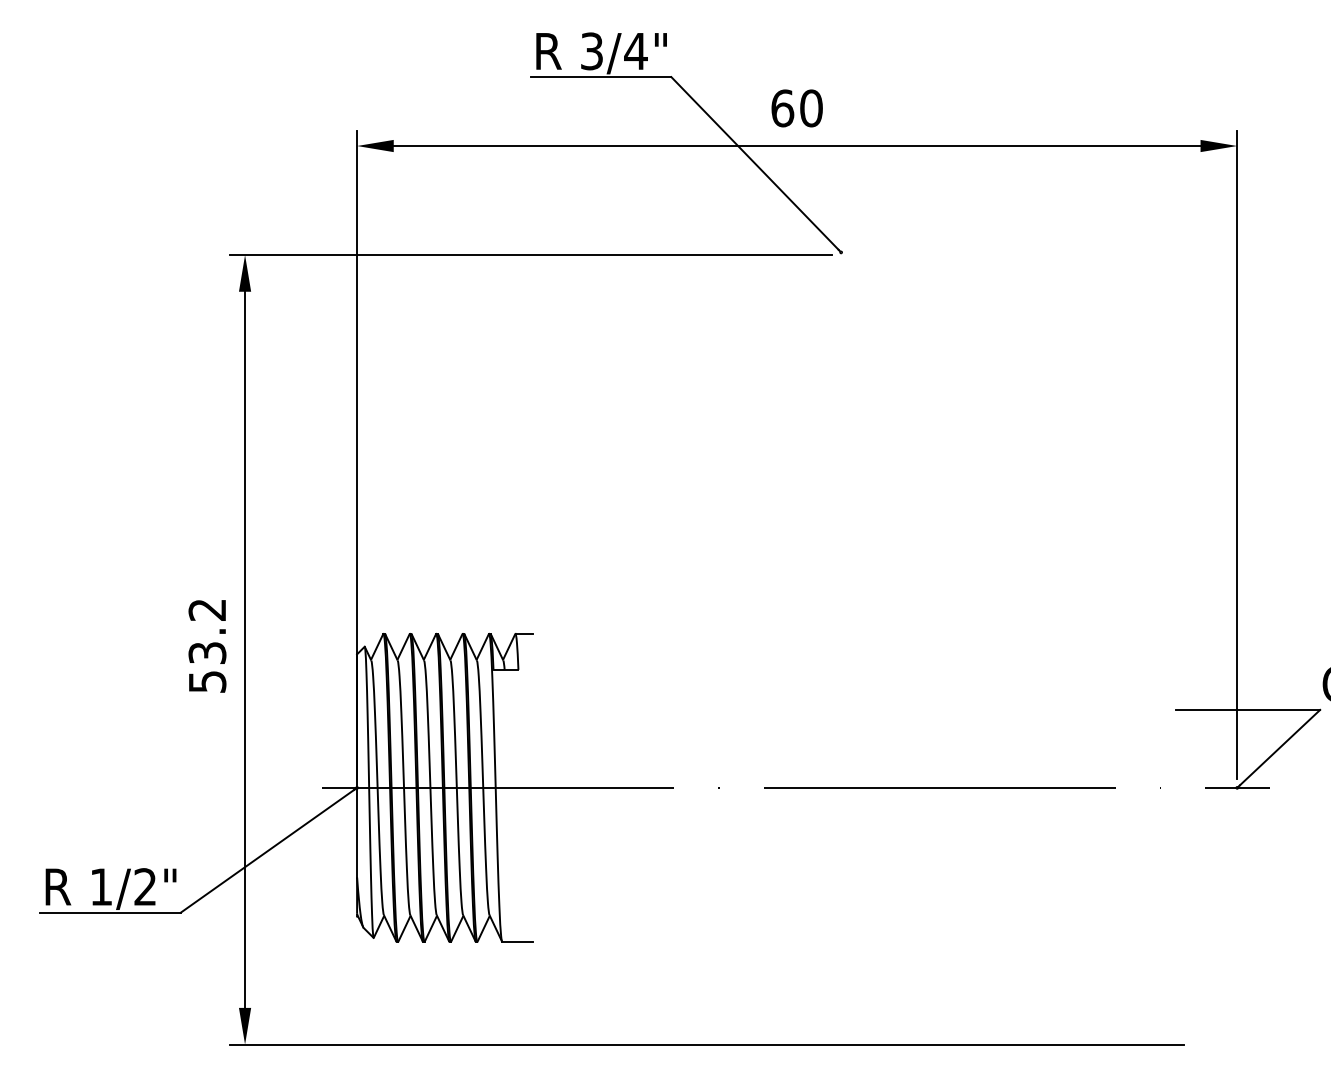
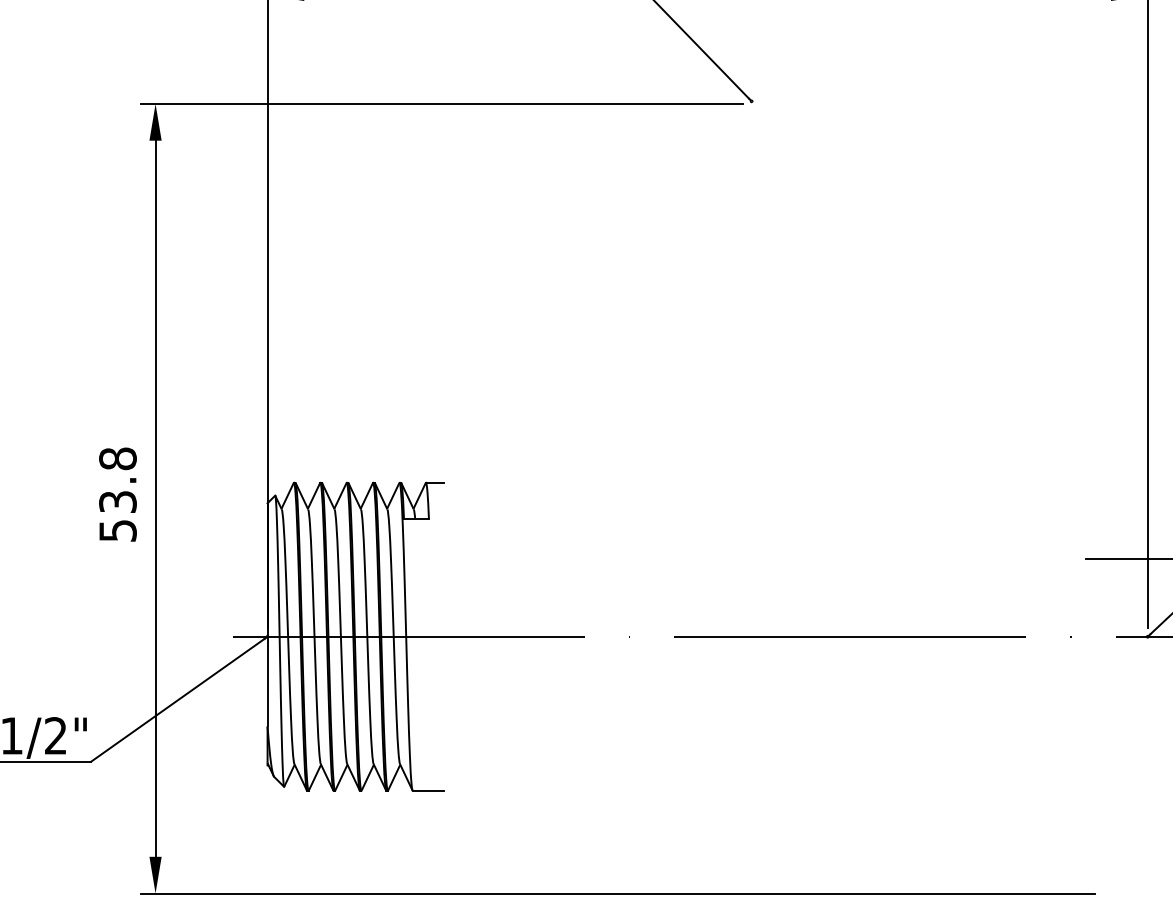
text: (207, 609) -> (117, 458), 53.2 -> 53.8

